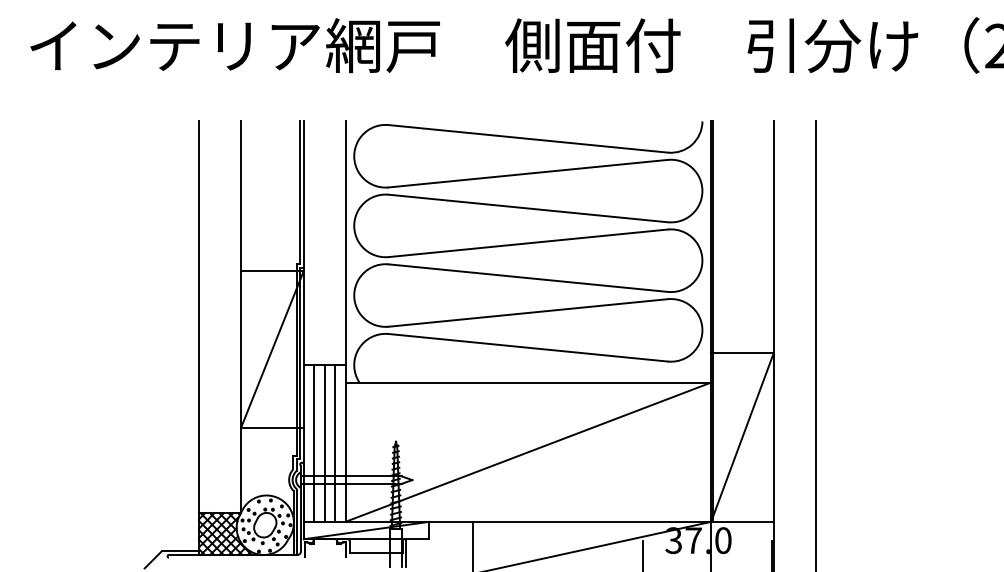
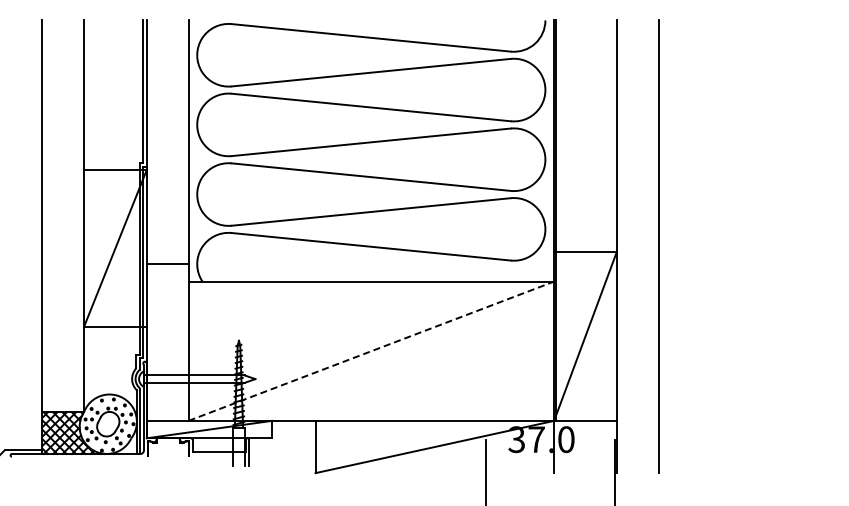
line: (314, 443) -> (157, 342), removed
line: (324, 443) -> (167, 342), removed
line: (335, 443) -> (178, 342), removed
line: (528, 452) -> (371, 351), solid -> dashed

